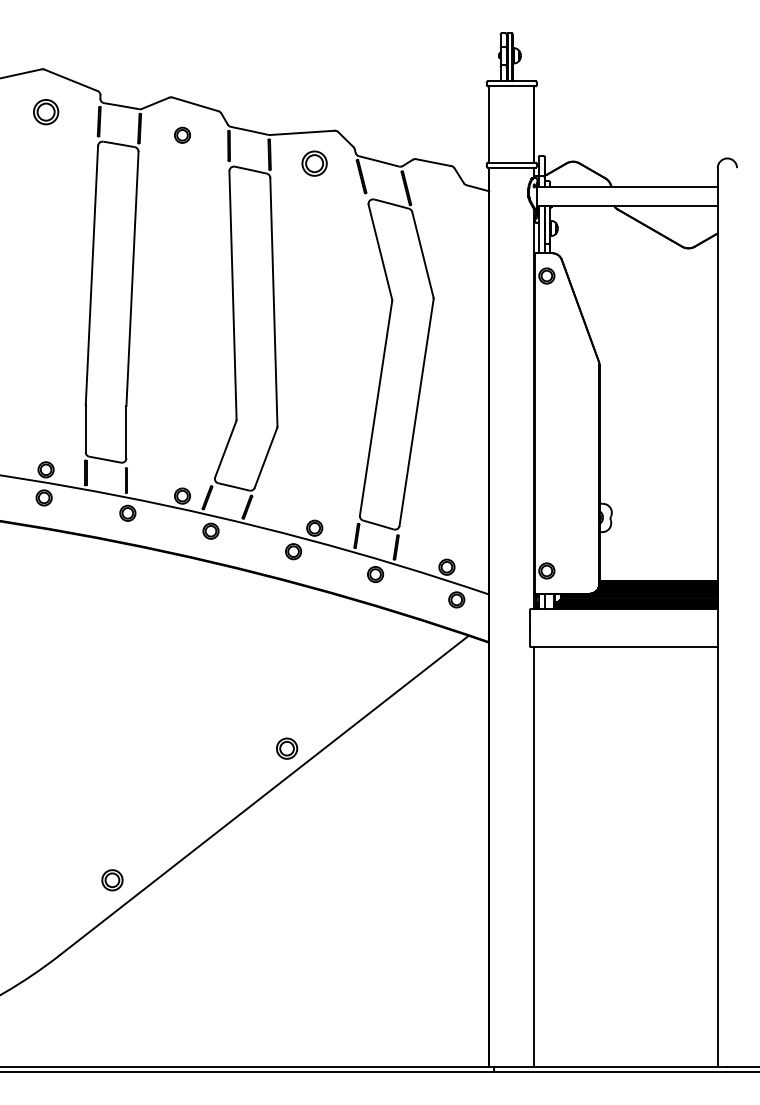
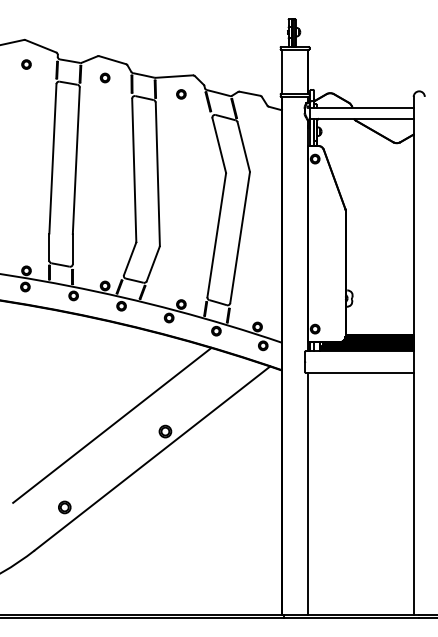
part: (46, 111) -> (26, 64), size x0.62
part: (314, 163) -> (181, 94), size x0.62
line: (195, 736) -> (112, 424), added

